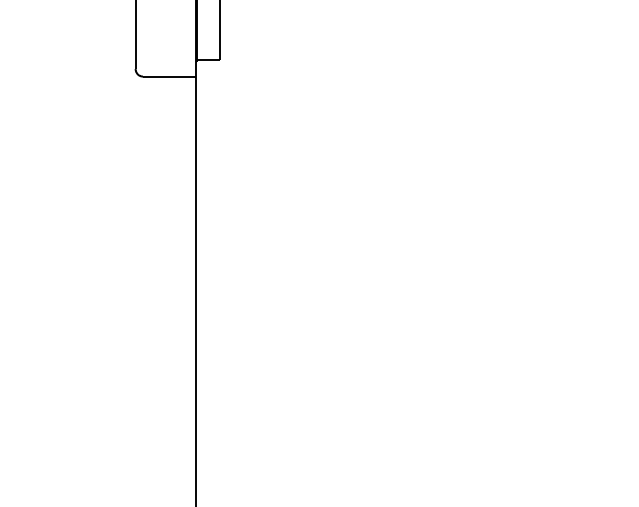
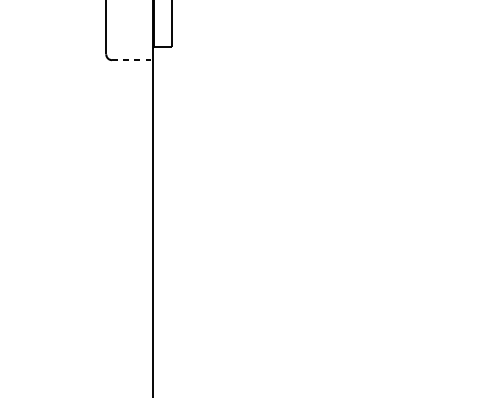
line: (169, 76) -> (132, 60), solid -> dashed

